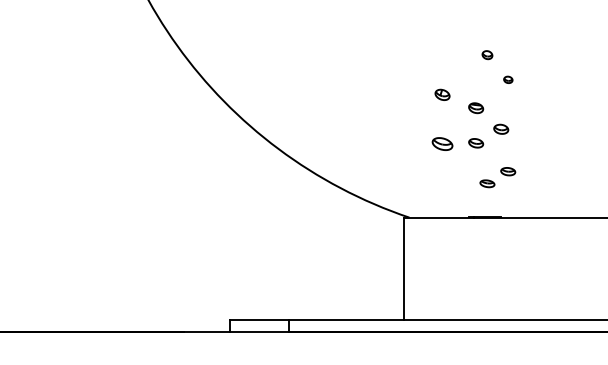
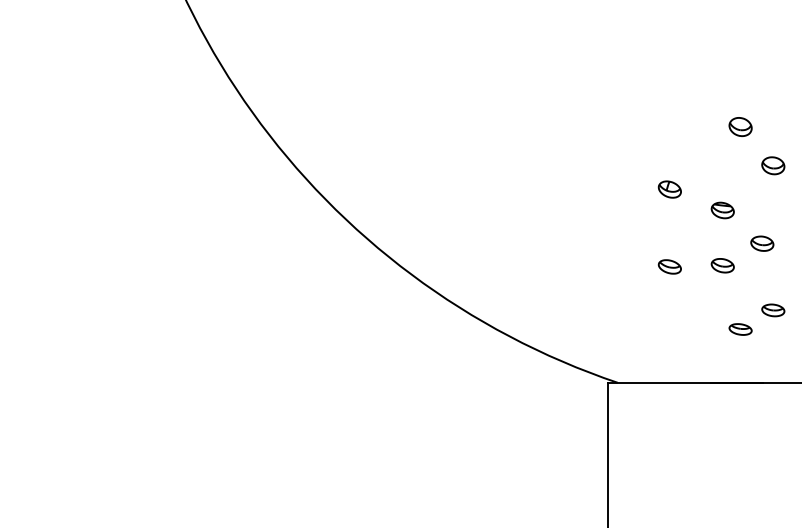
part: (487, 54) -> (740, 125), size x1.43
part: (508, 79) -> (773, 165), size x1.67
part: (442, 143) -> (669, 266), size x0.71

